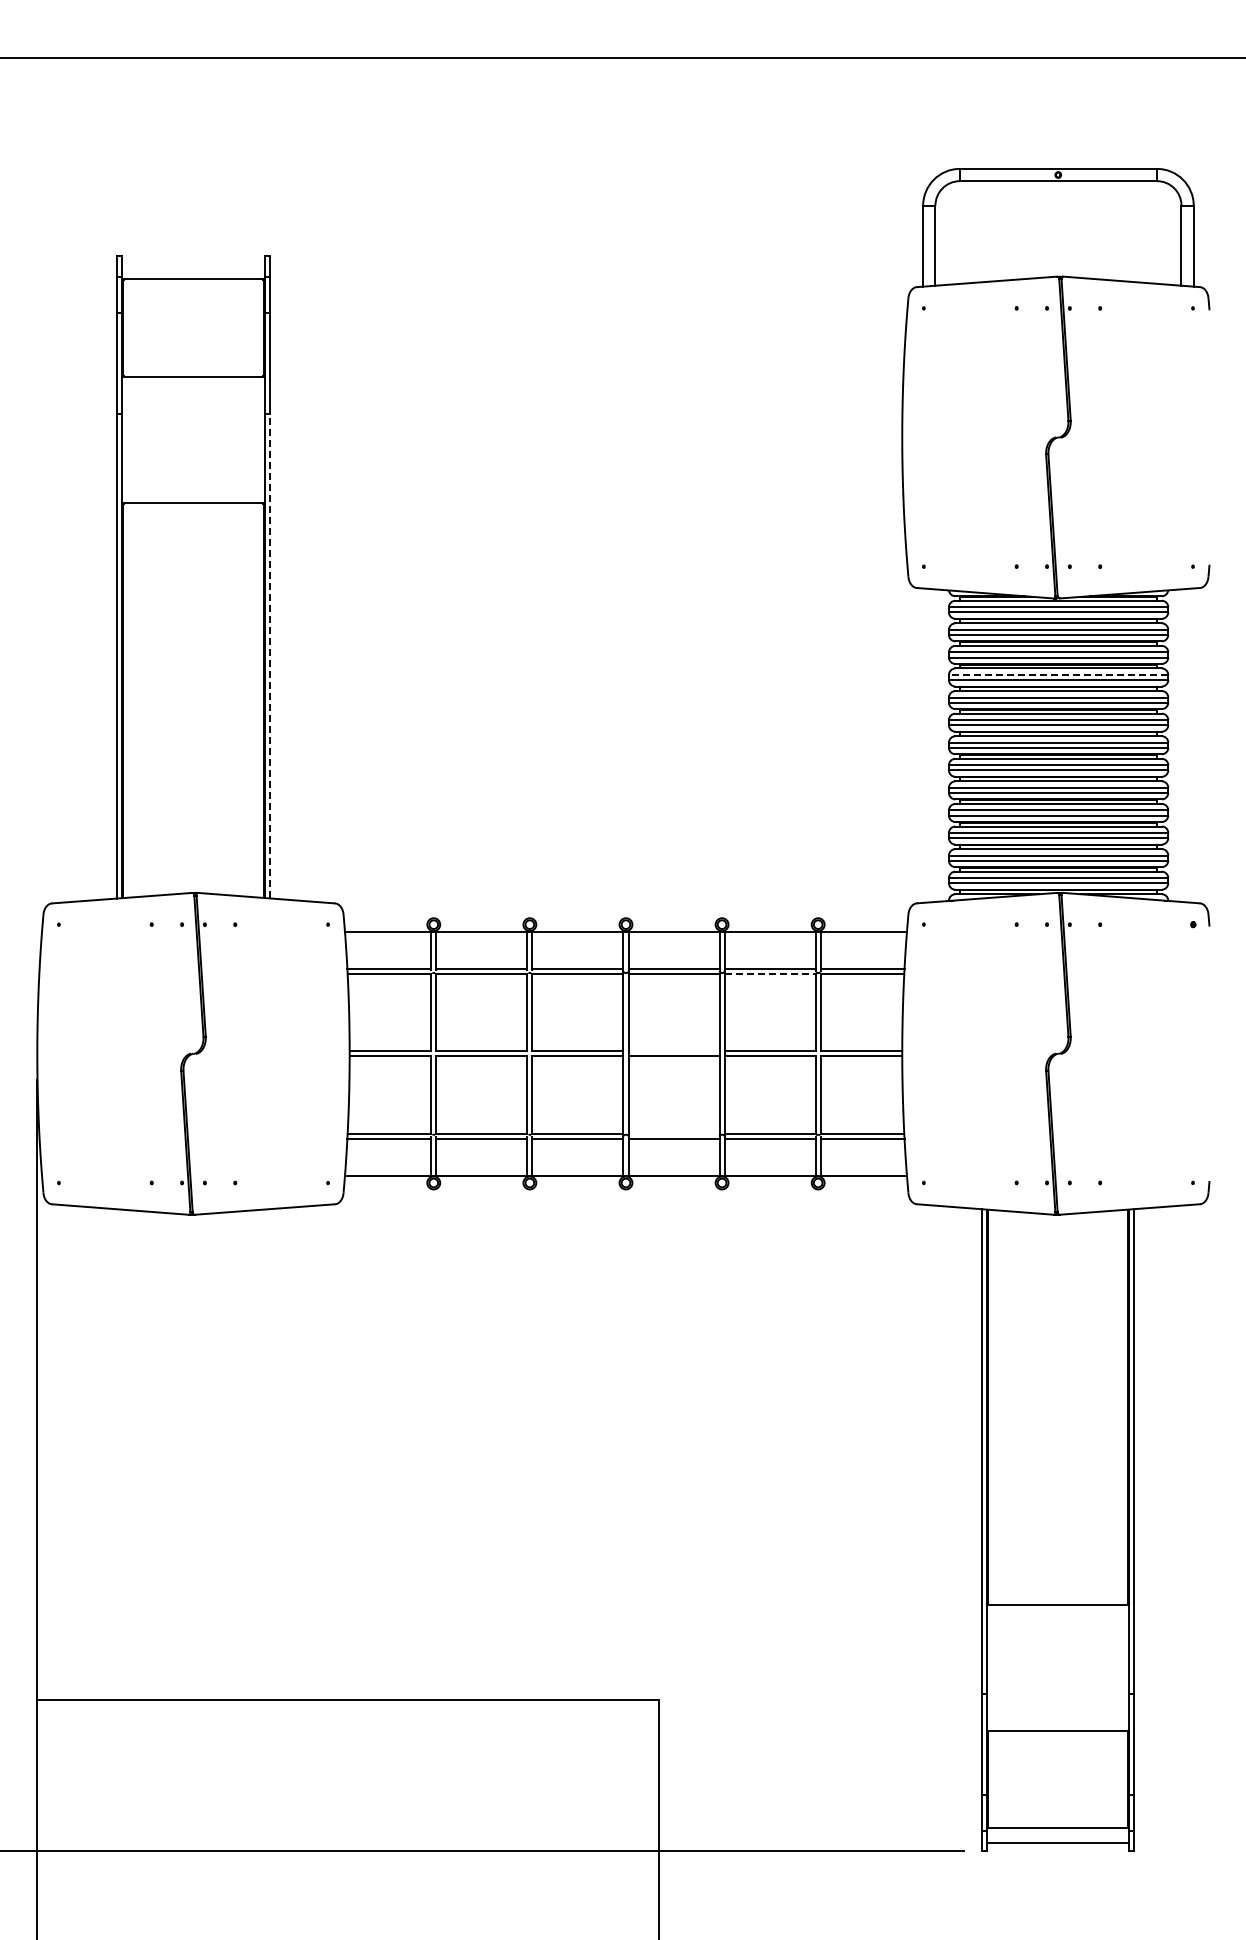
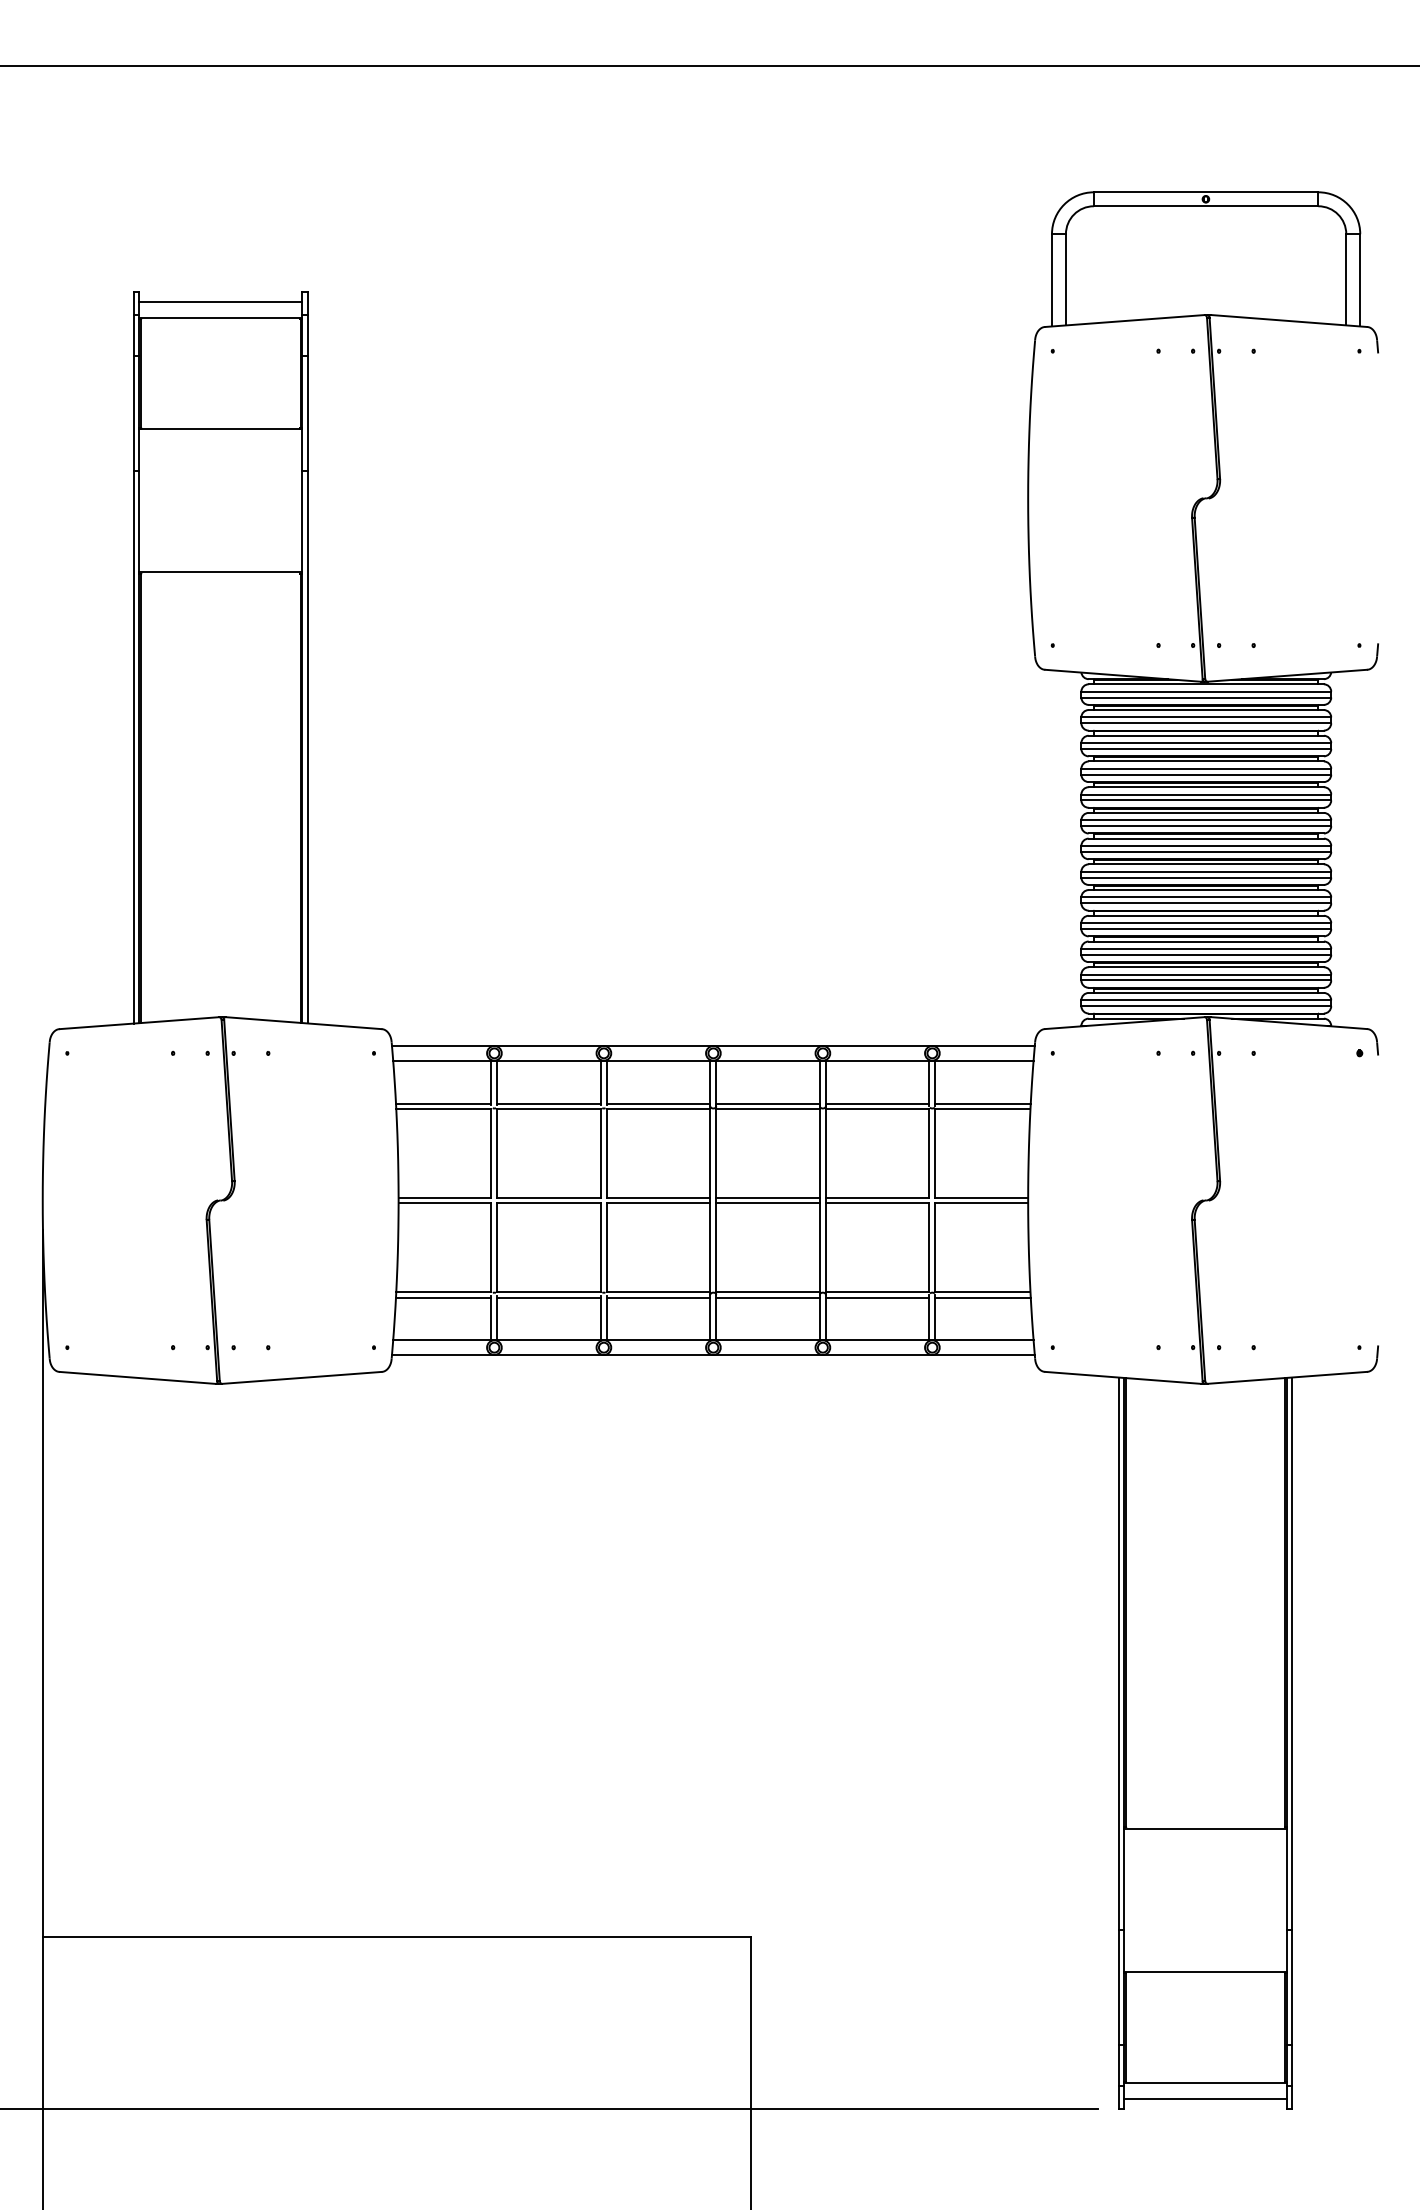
line: (193, 264) -> (220, 301), added
line: (269, 655) -> (307, 746), dashed -> solid
line: (1058, 674) -> (1206, 768), dashed -> solid
line: (625, 917) -> (712, 1045), added
line: (770, 973) -> (878, 1108), dashed -> solid
line: (673, 1051) -> (767, 1197), added
line: (673, 1133) -> (767, 1291), added
line: (625, 1189) -> (712, 1355), added

